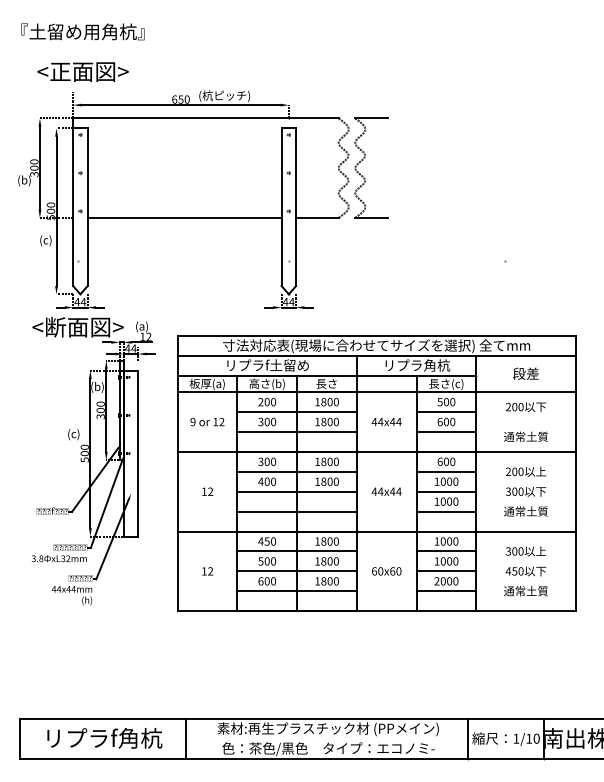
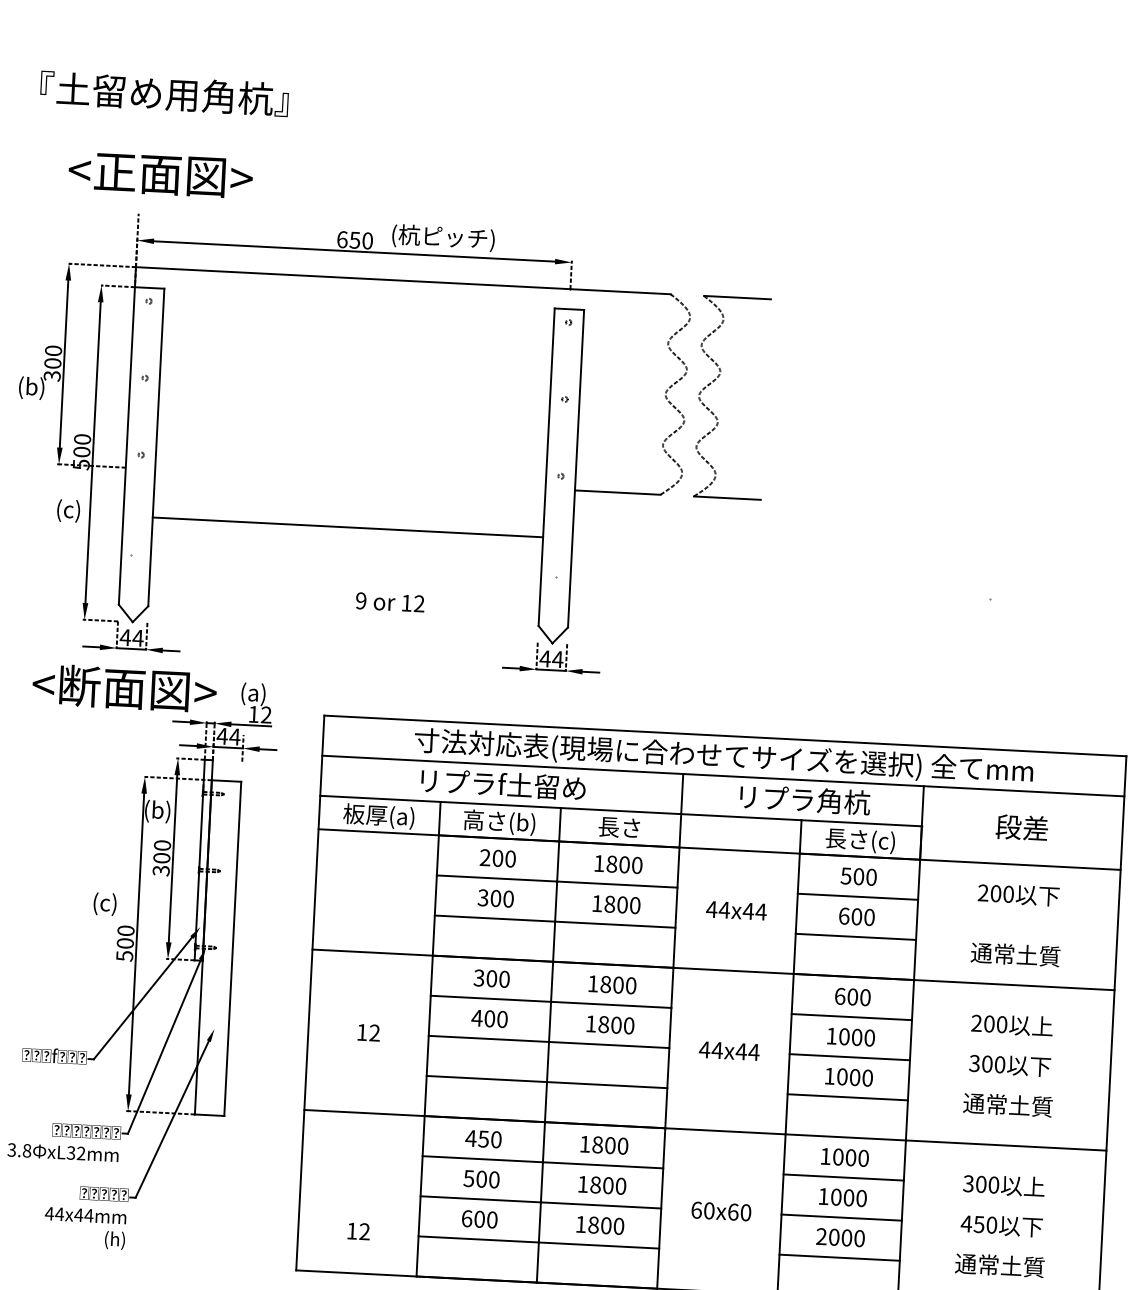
line: (184, 217) -> (347, 526), moved
text: (207, 421) -> (390, 601), moved
text: (207, 571) -> (358, 1231), moved

